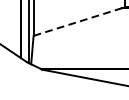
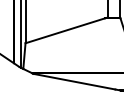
line: (77, 21) -> (65, 30), dashed -> solid

